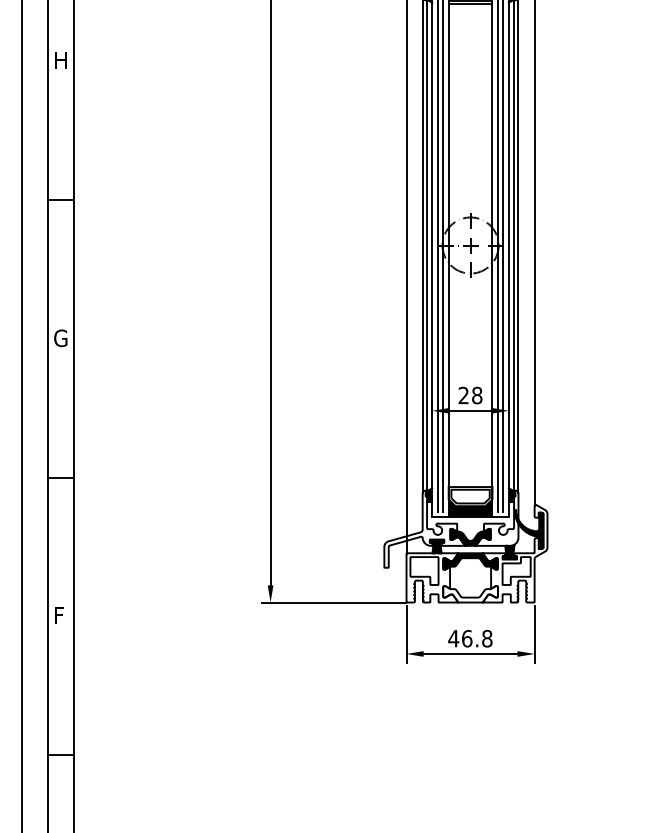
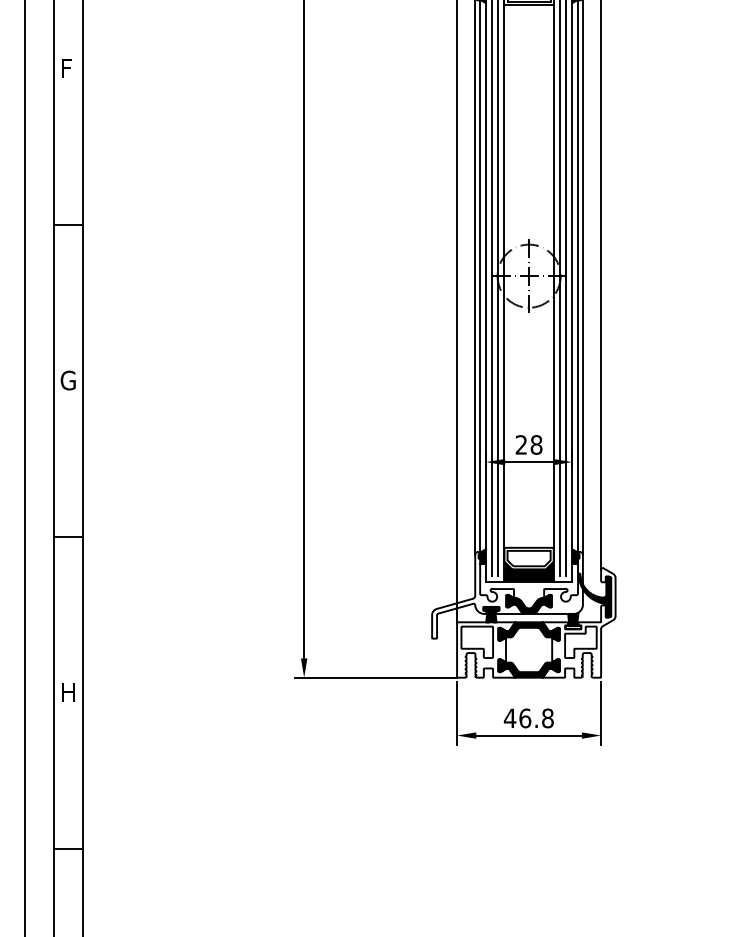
text: (61, 60) -> (69, 68), H -> F
fill: (470, 594) -> (528, 668), added
text: (61, 615) -> (69, 692), F -> H

